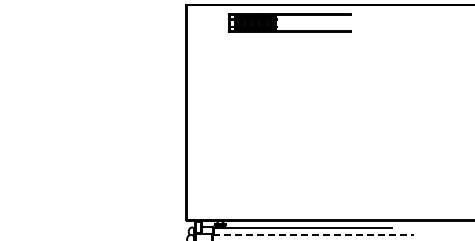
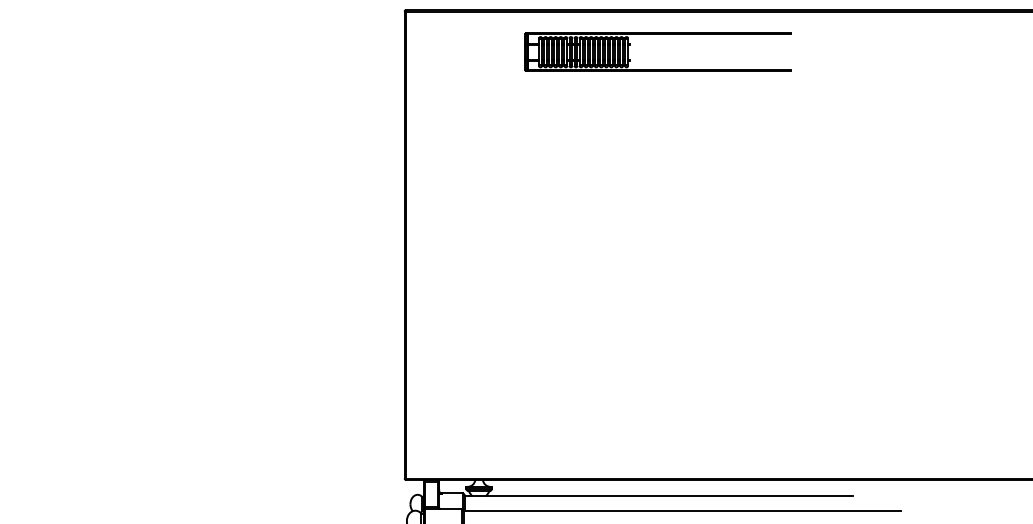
part: (289, 15) -> (657, 35), moved
line: (314, 235) -> (683, 512), dashed -> solid

